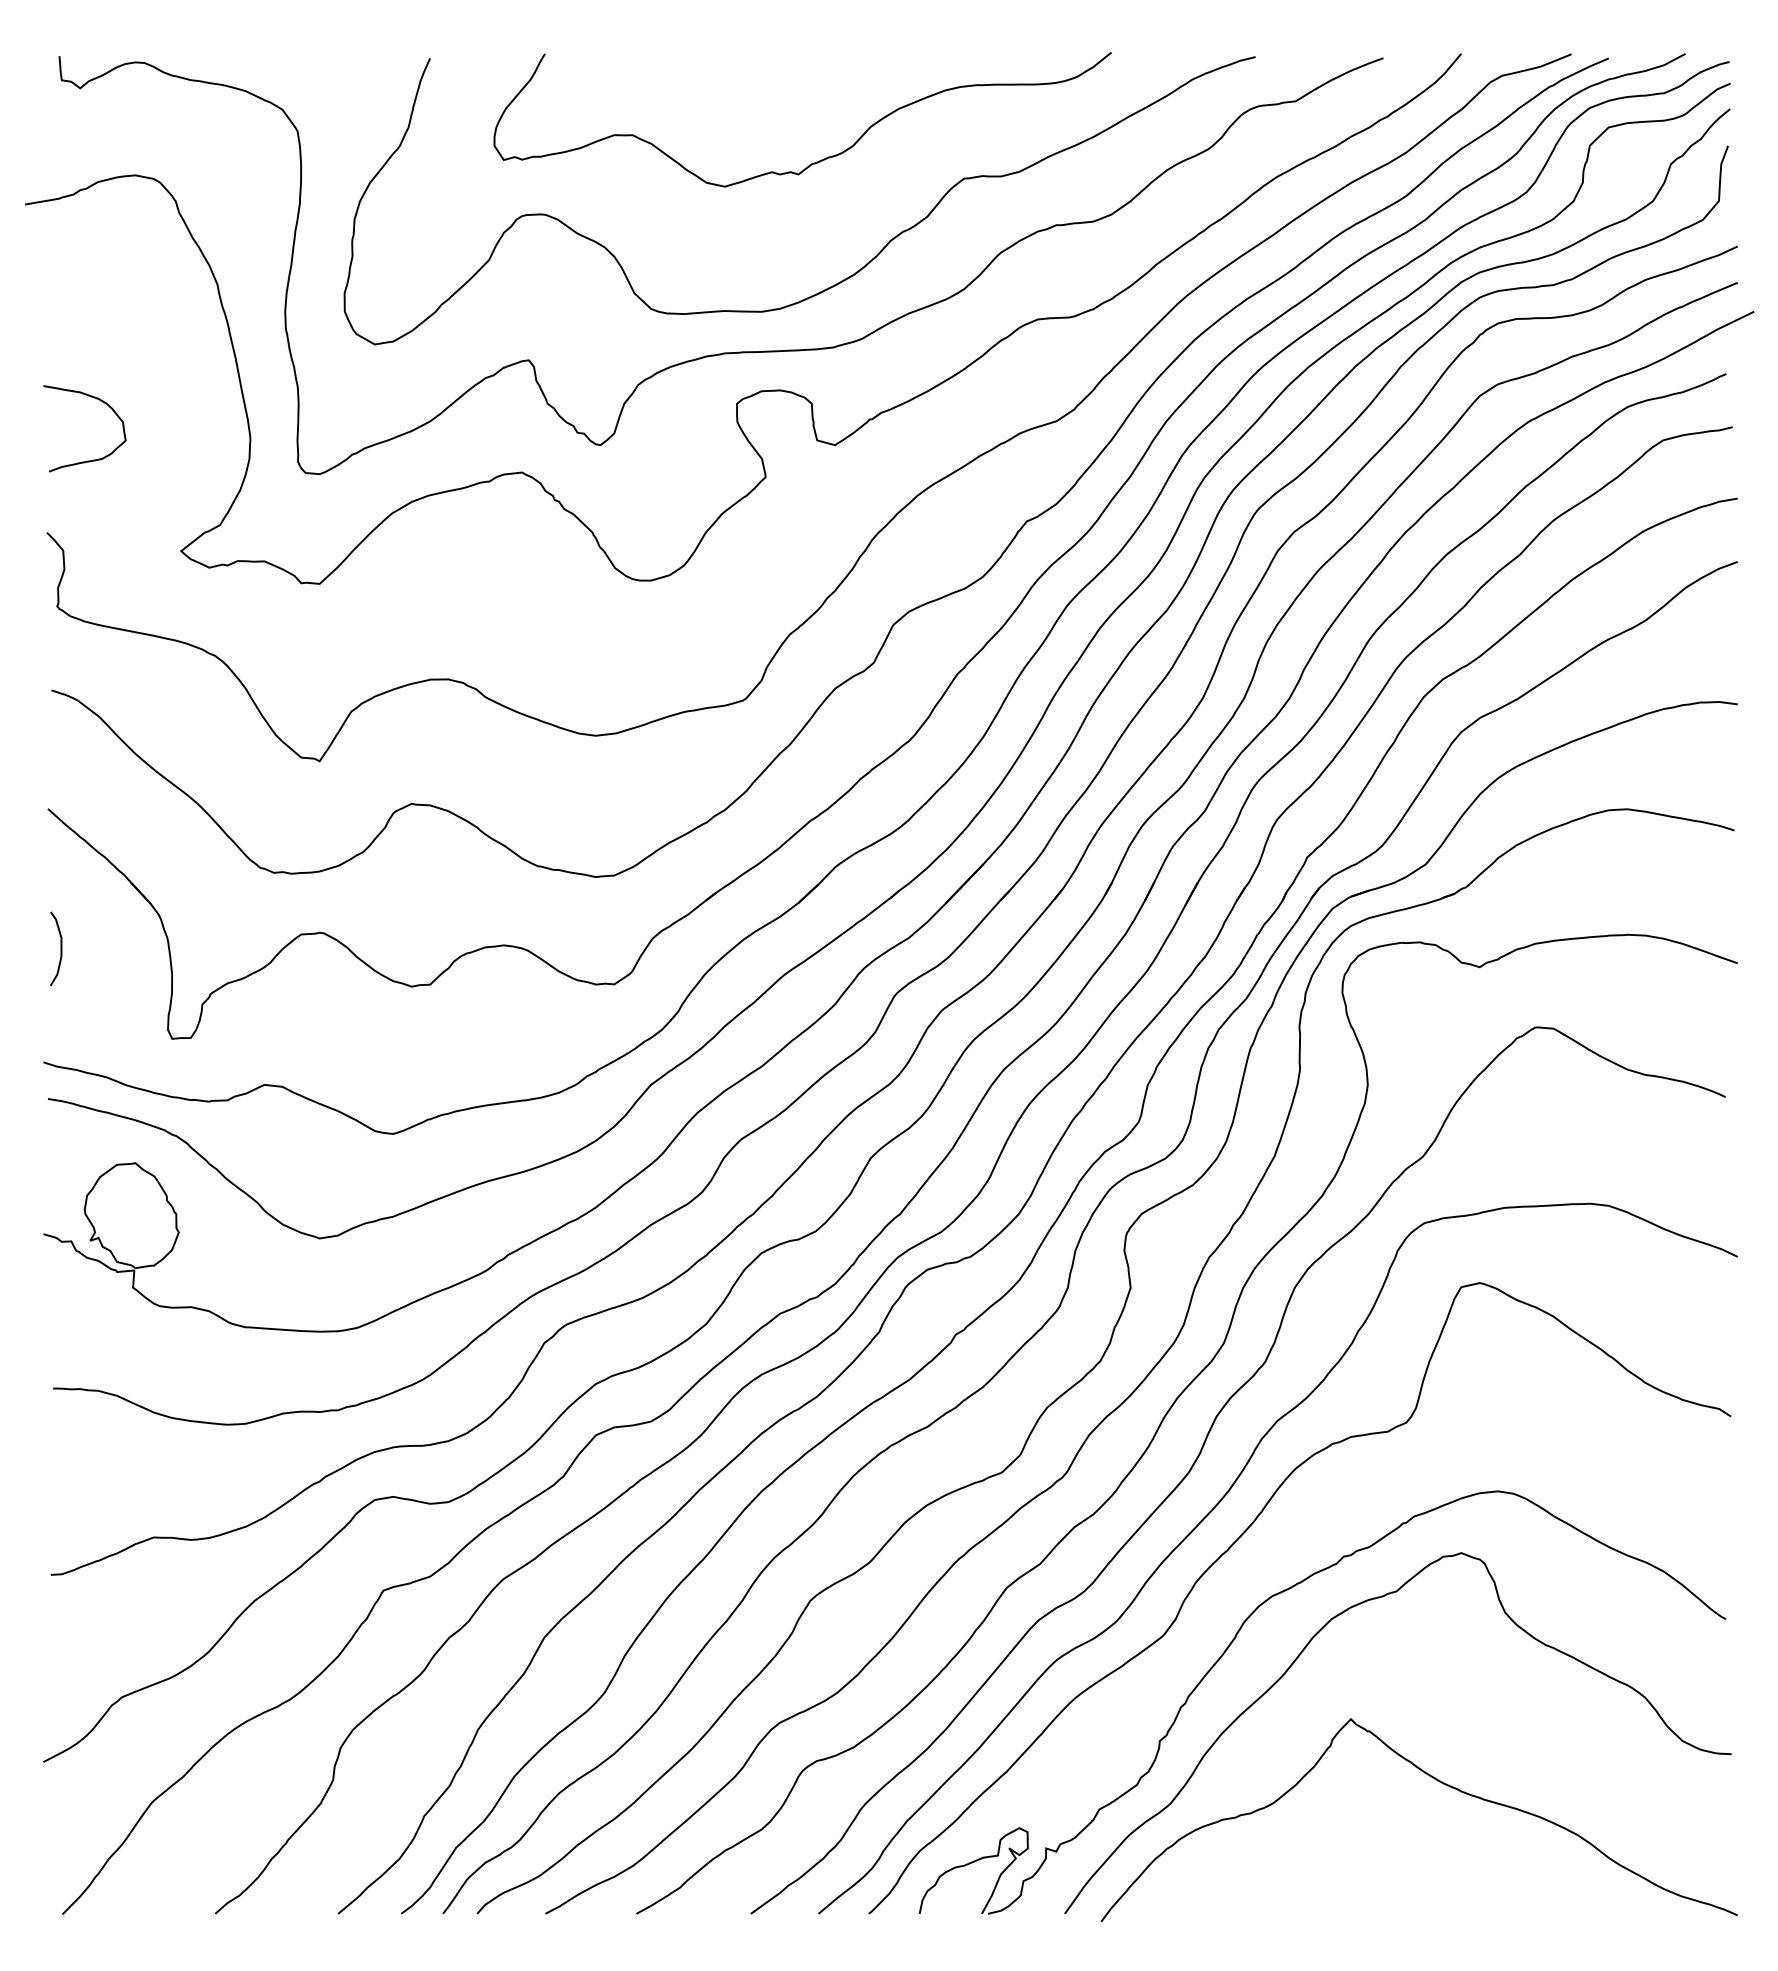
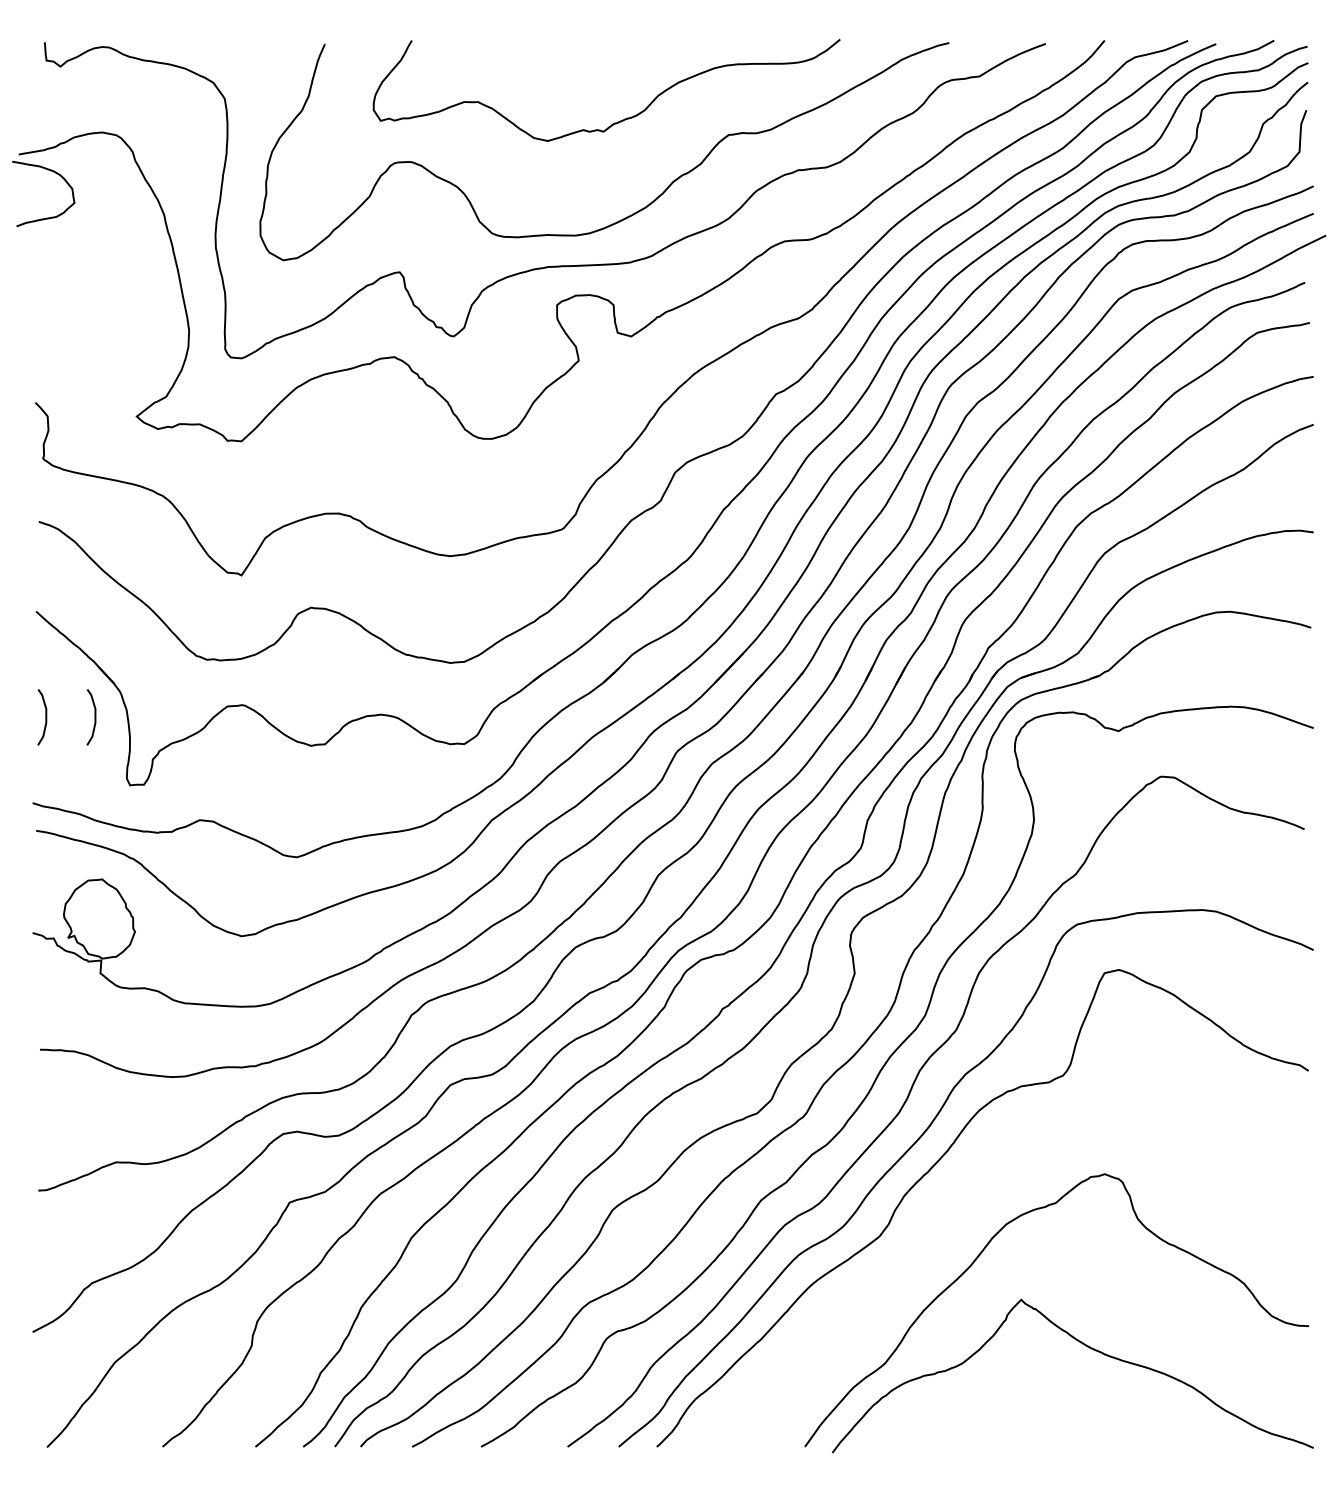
curve: (93, 398) -> (50, 171), moved
curve: (125, 948) -> (94, 717), added
part: (1232, 1643) -> (931, 1242), removed

